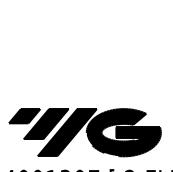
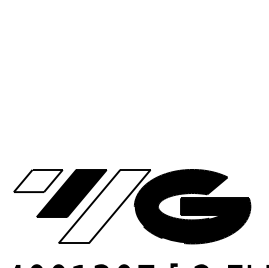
fill: (24, 116) -> (38, 181), removed
fill: (66, 132) -> (103, 206), removed

